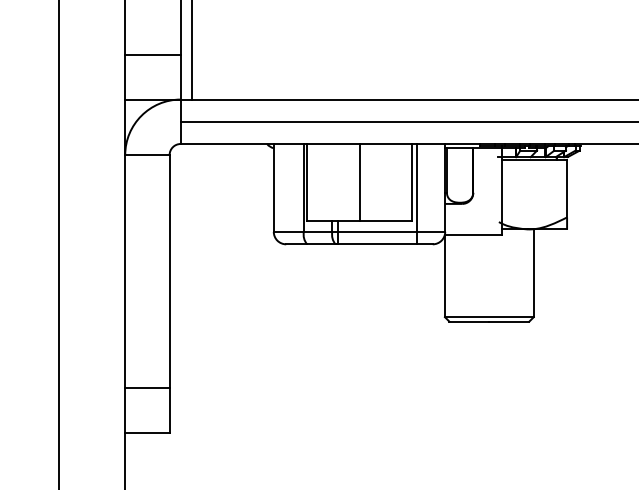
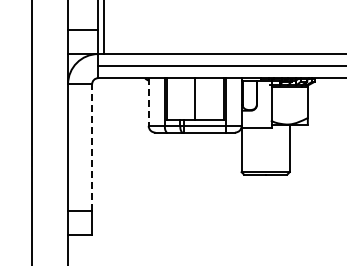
line: (273, 188) -> (148, 102), solid -> dashed
line: (170, 269) -> (92, 146), solid -> dashed

